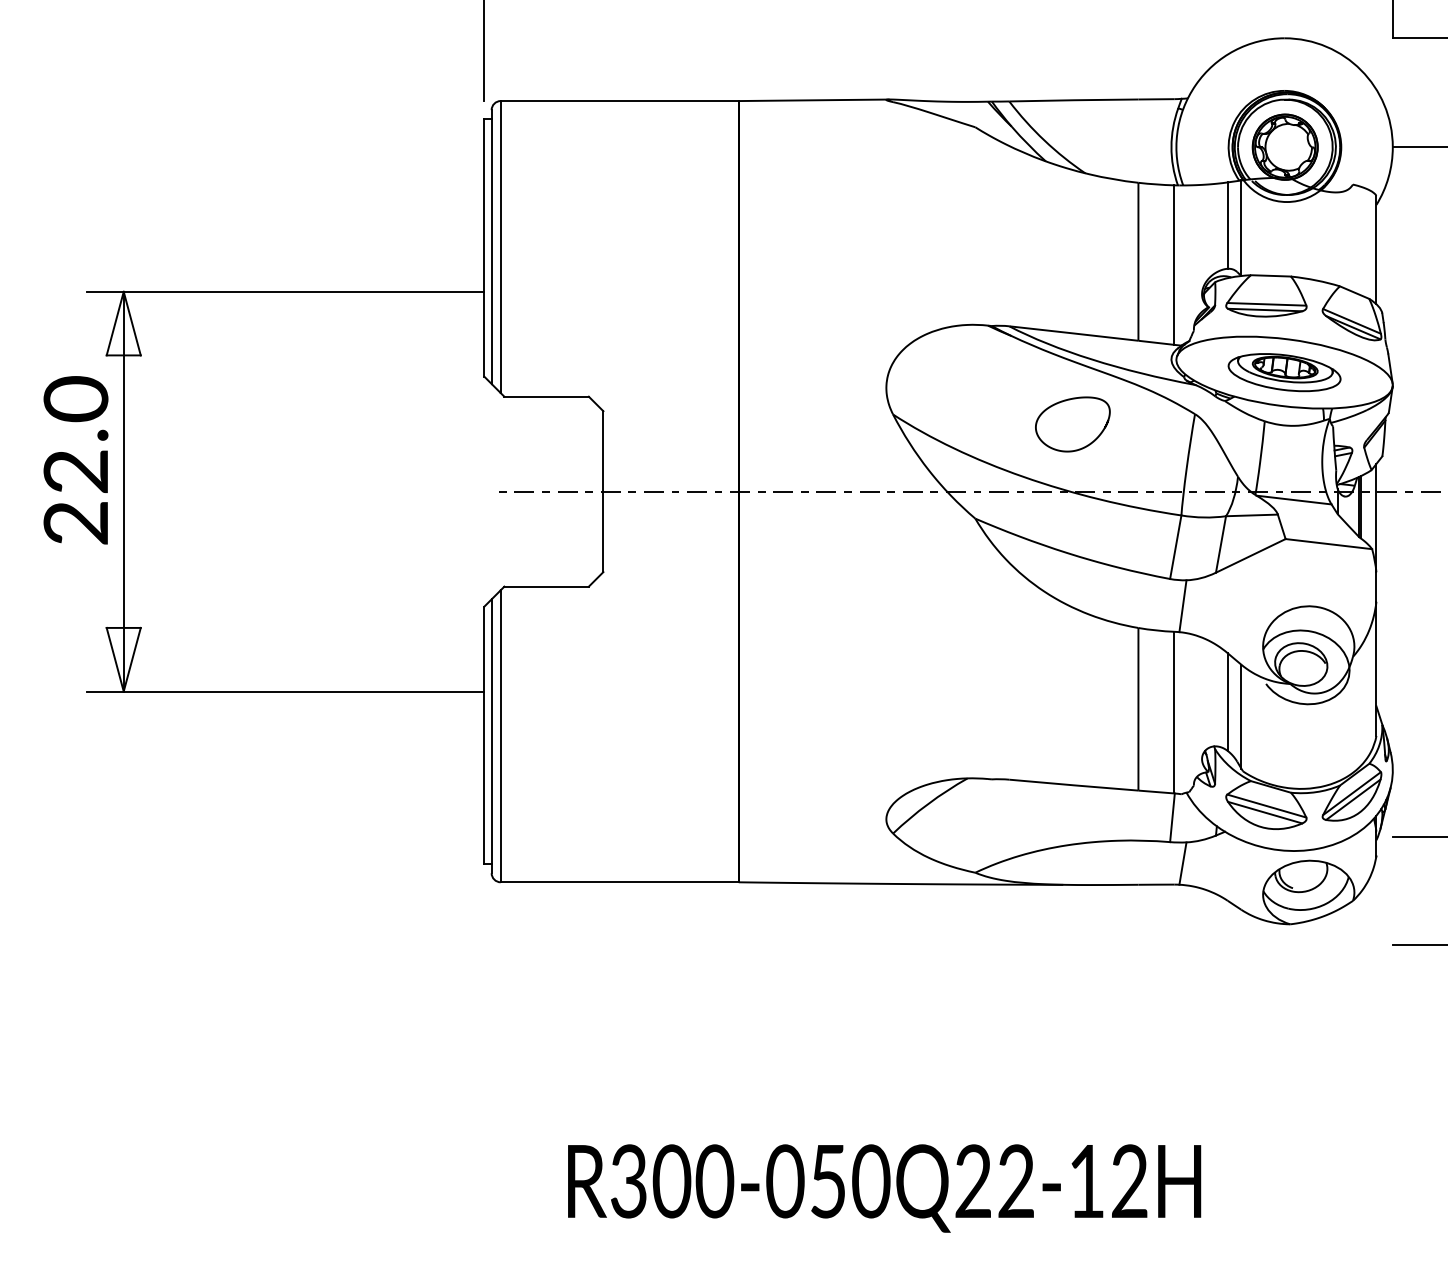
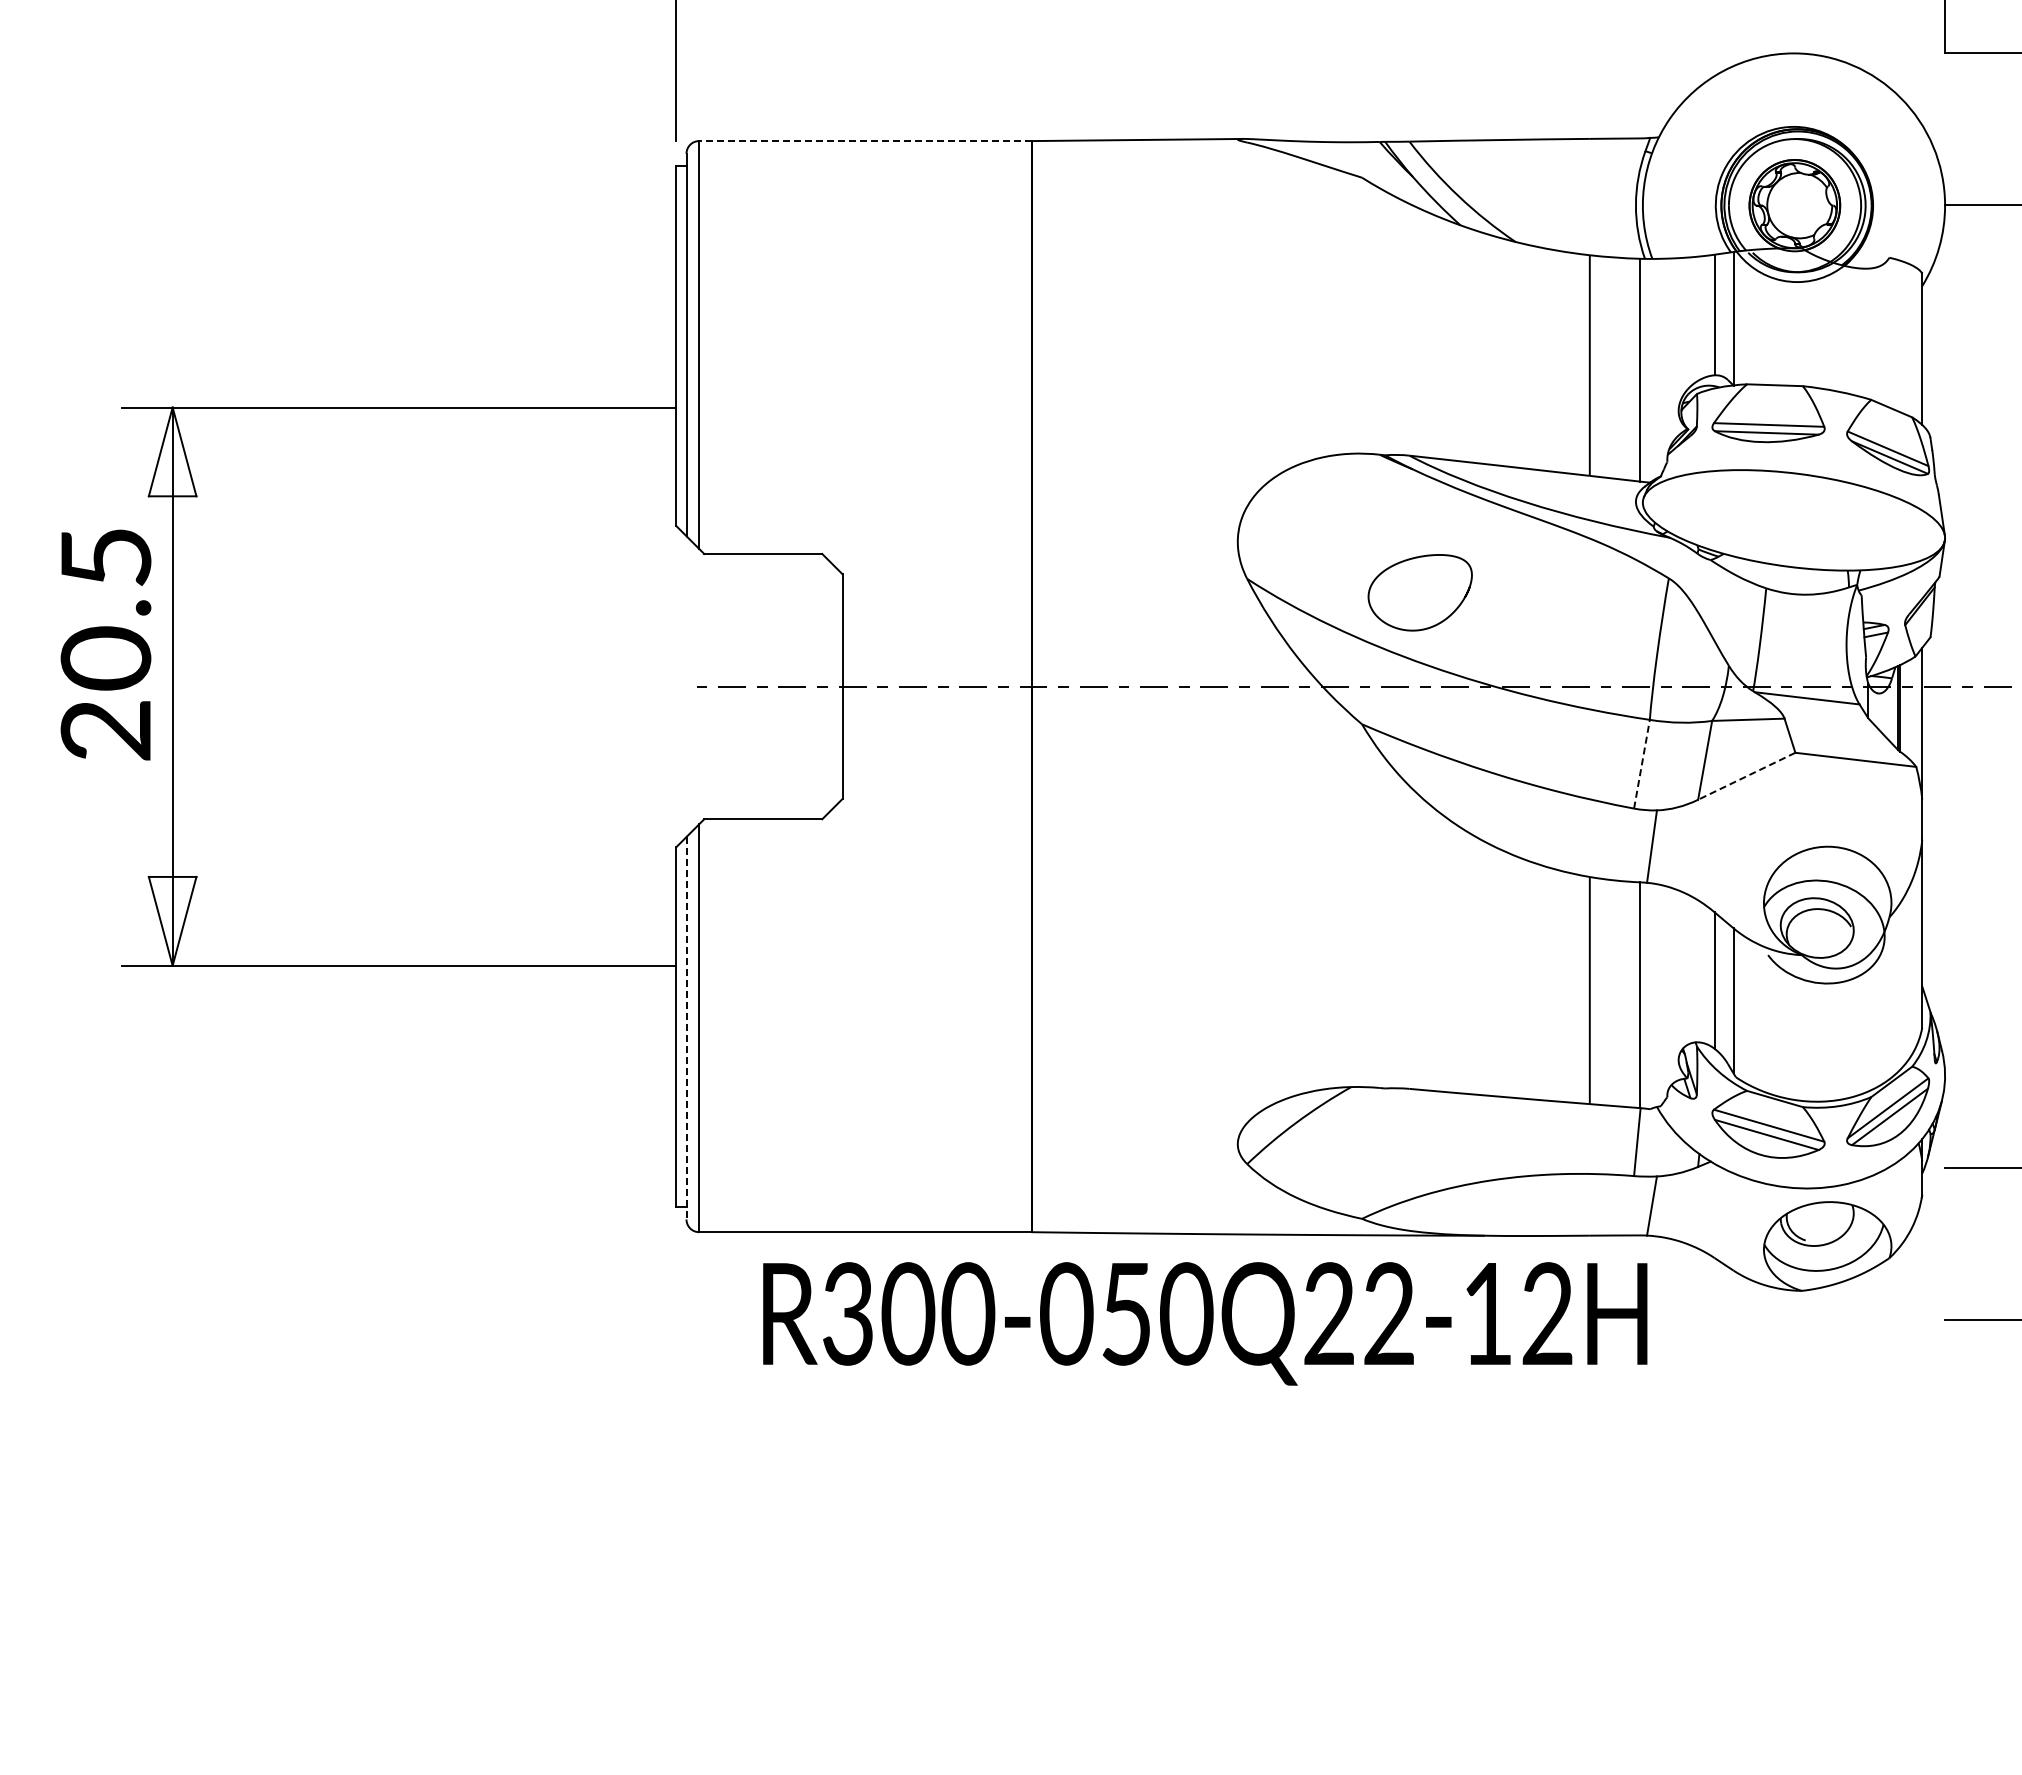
line: (619, 101) -> (864, 141), solid -> dashed
part: (1284, 372) -> (1793, 520), removed
curve: (1065, 401) -> (1409, 560), moved
text: (75, 435) -> (105, 607), 22.0 -> 20.5
line: (1176, 546) -> (1642, 763), solid -> dashed
line: (1250, 556) -> (1746, 776), solid -> dashed
line: (491, 736) -> (686, 1028), solid -> dashed
text: (884, 1188) -> (1205, 1323), moved

